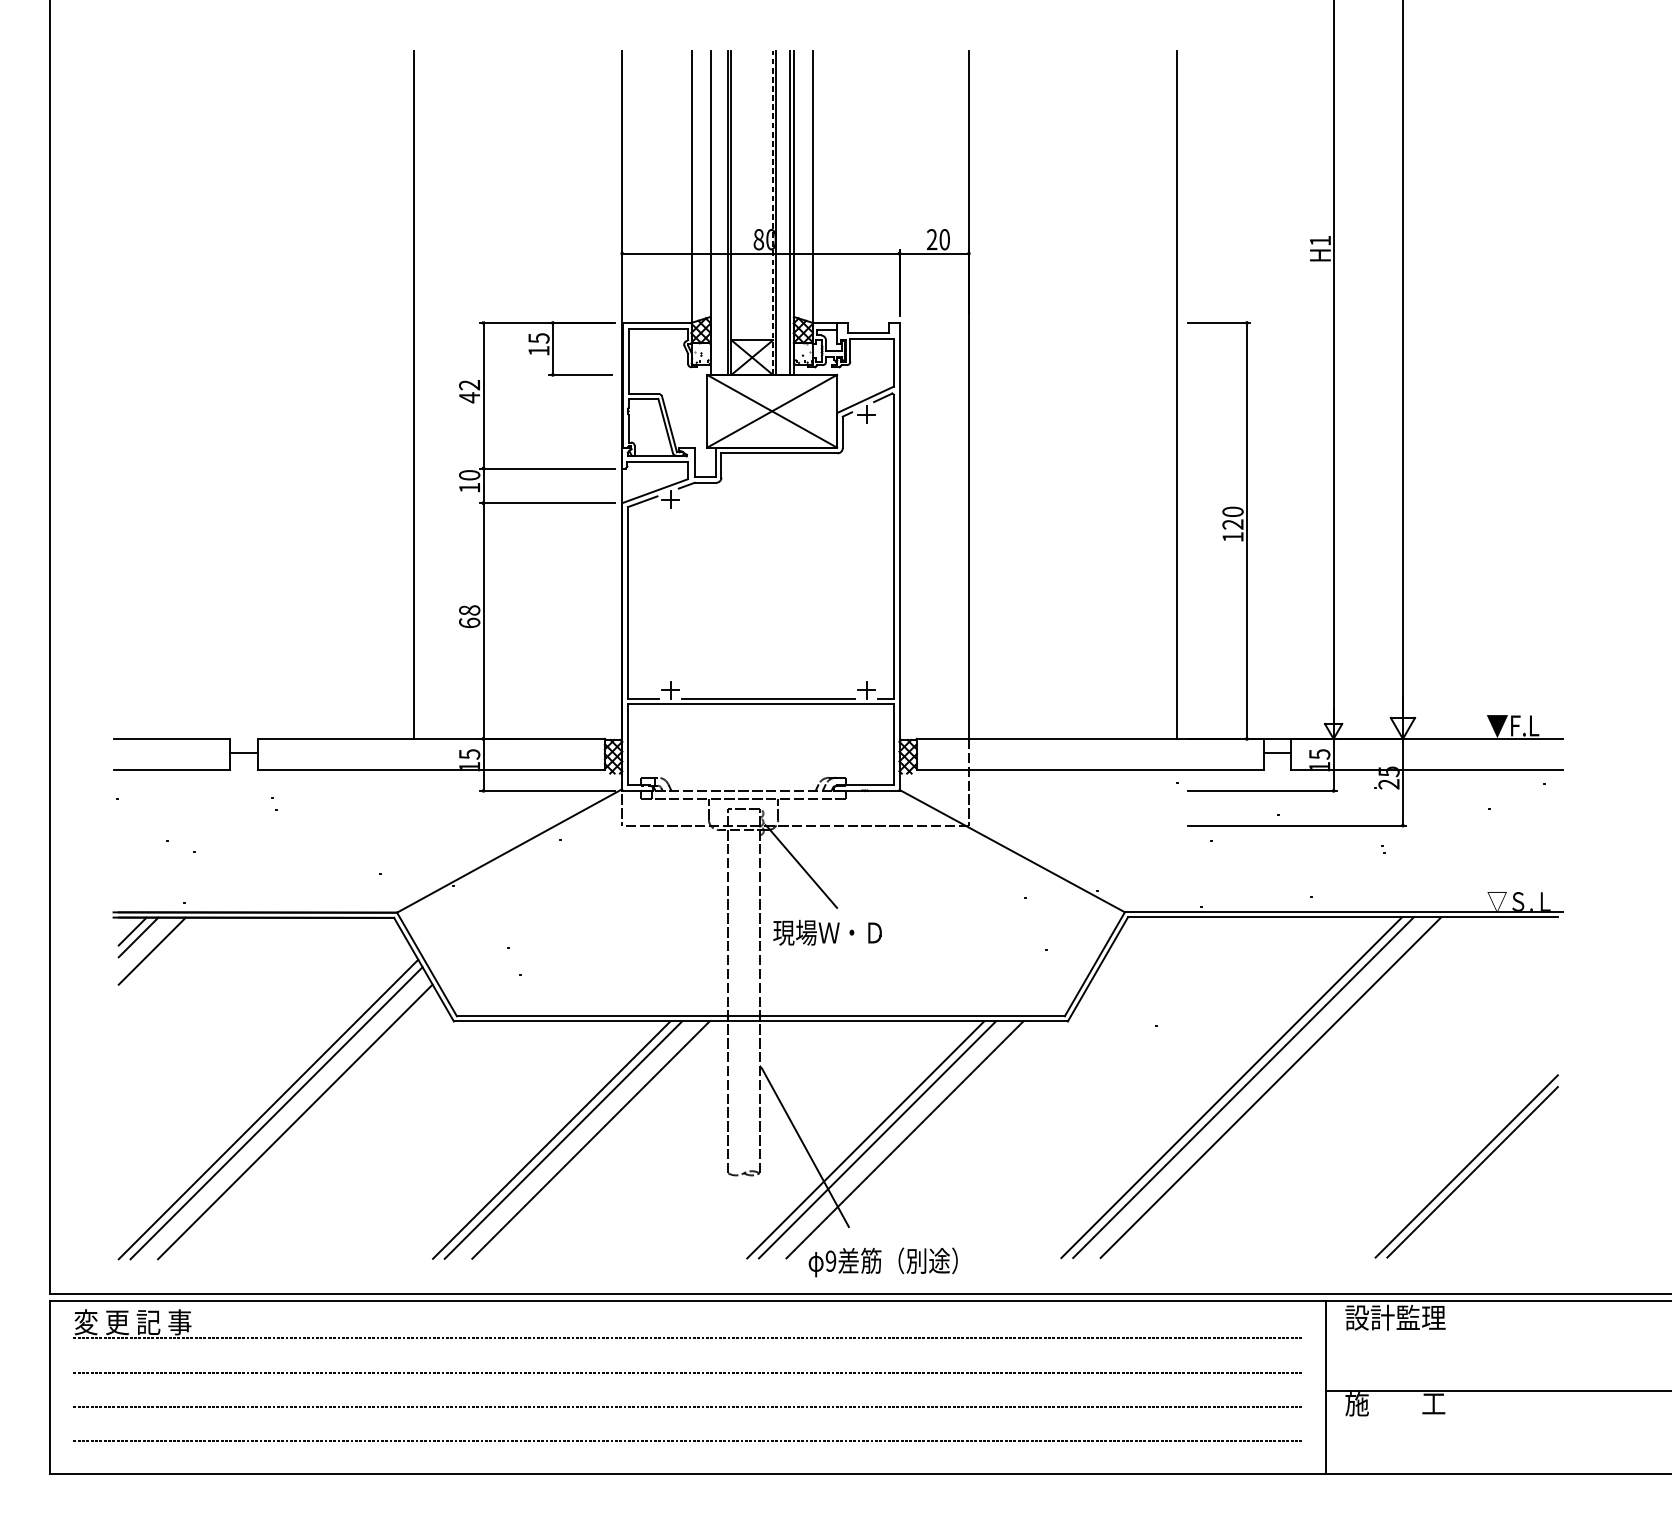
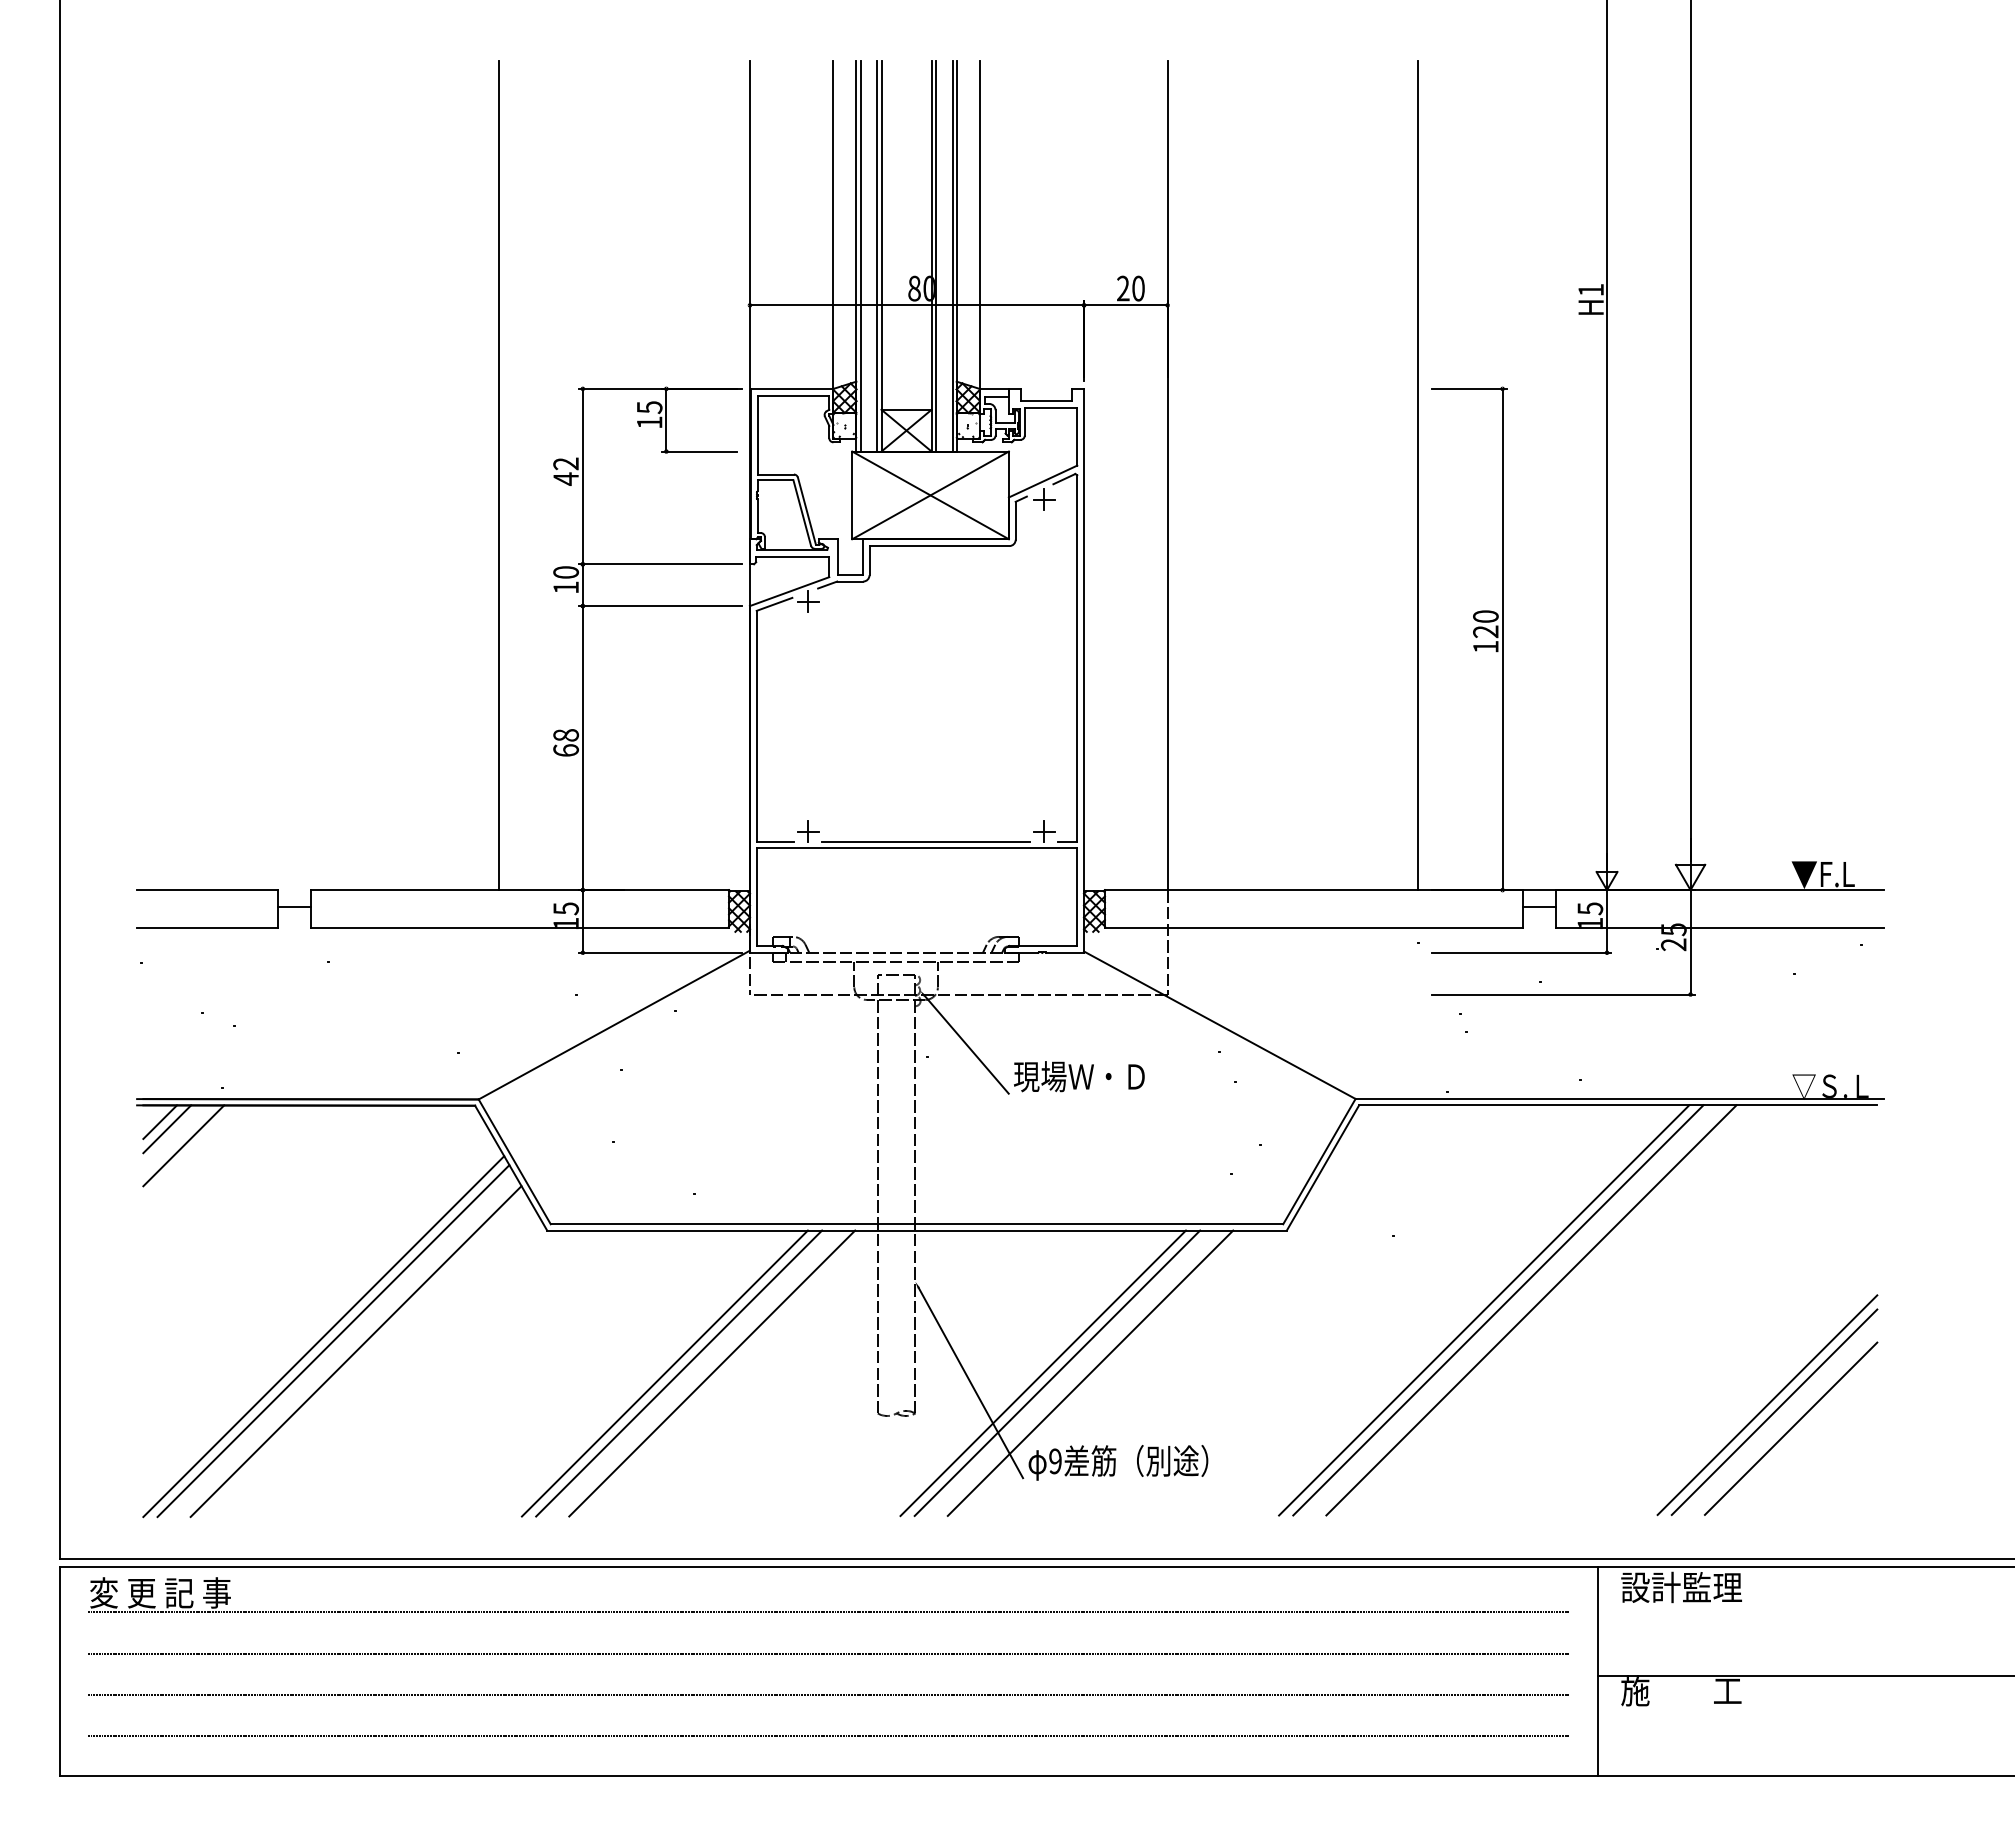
line: (772, 212) -> (931, 255), dashed -> solid
line: (713, 213) -> (860, 256), added
text: (827, 932) -> (1079, 1076), moved
line: (1485, 1185) -> (1790, 1428), added
text: (883, 1262) -> (1118, 1462), moved

